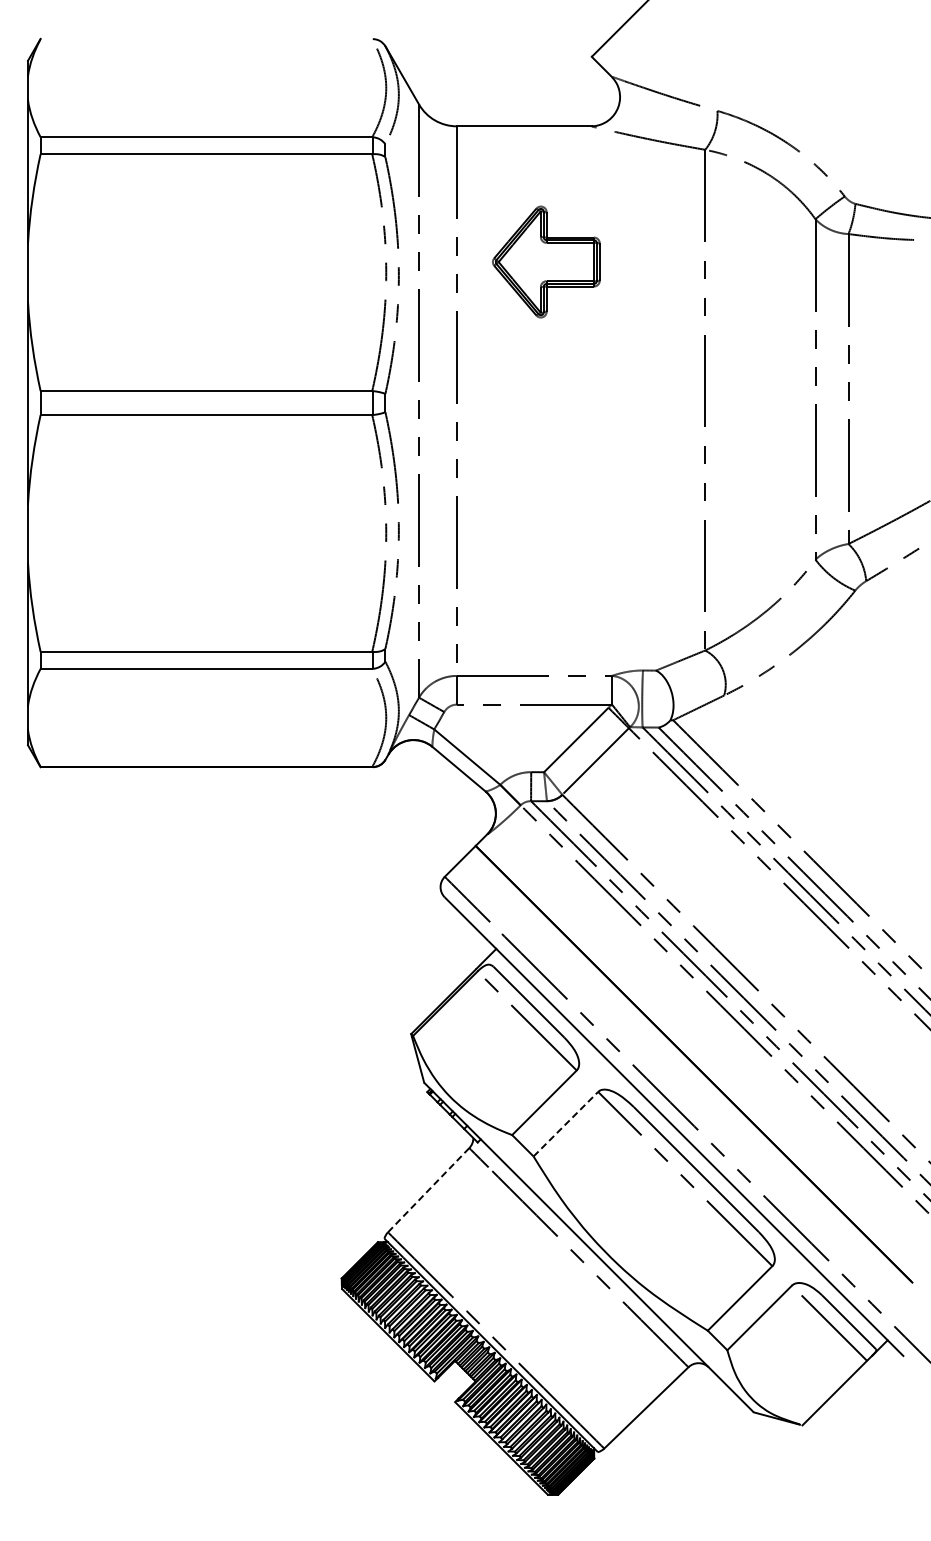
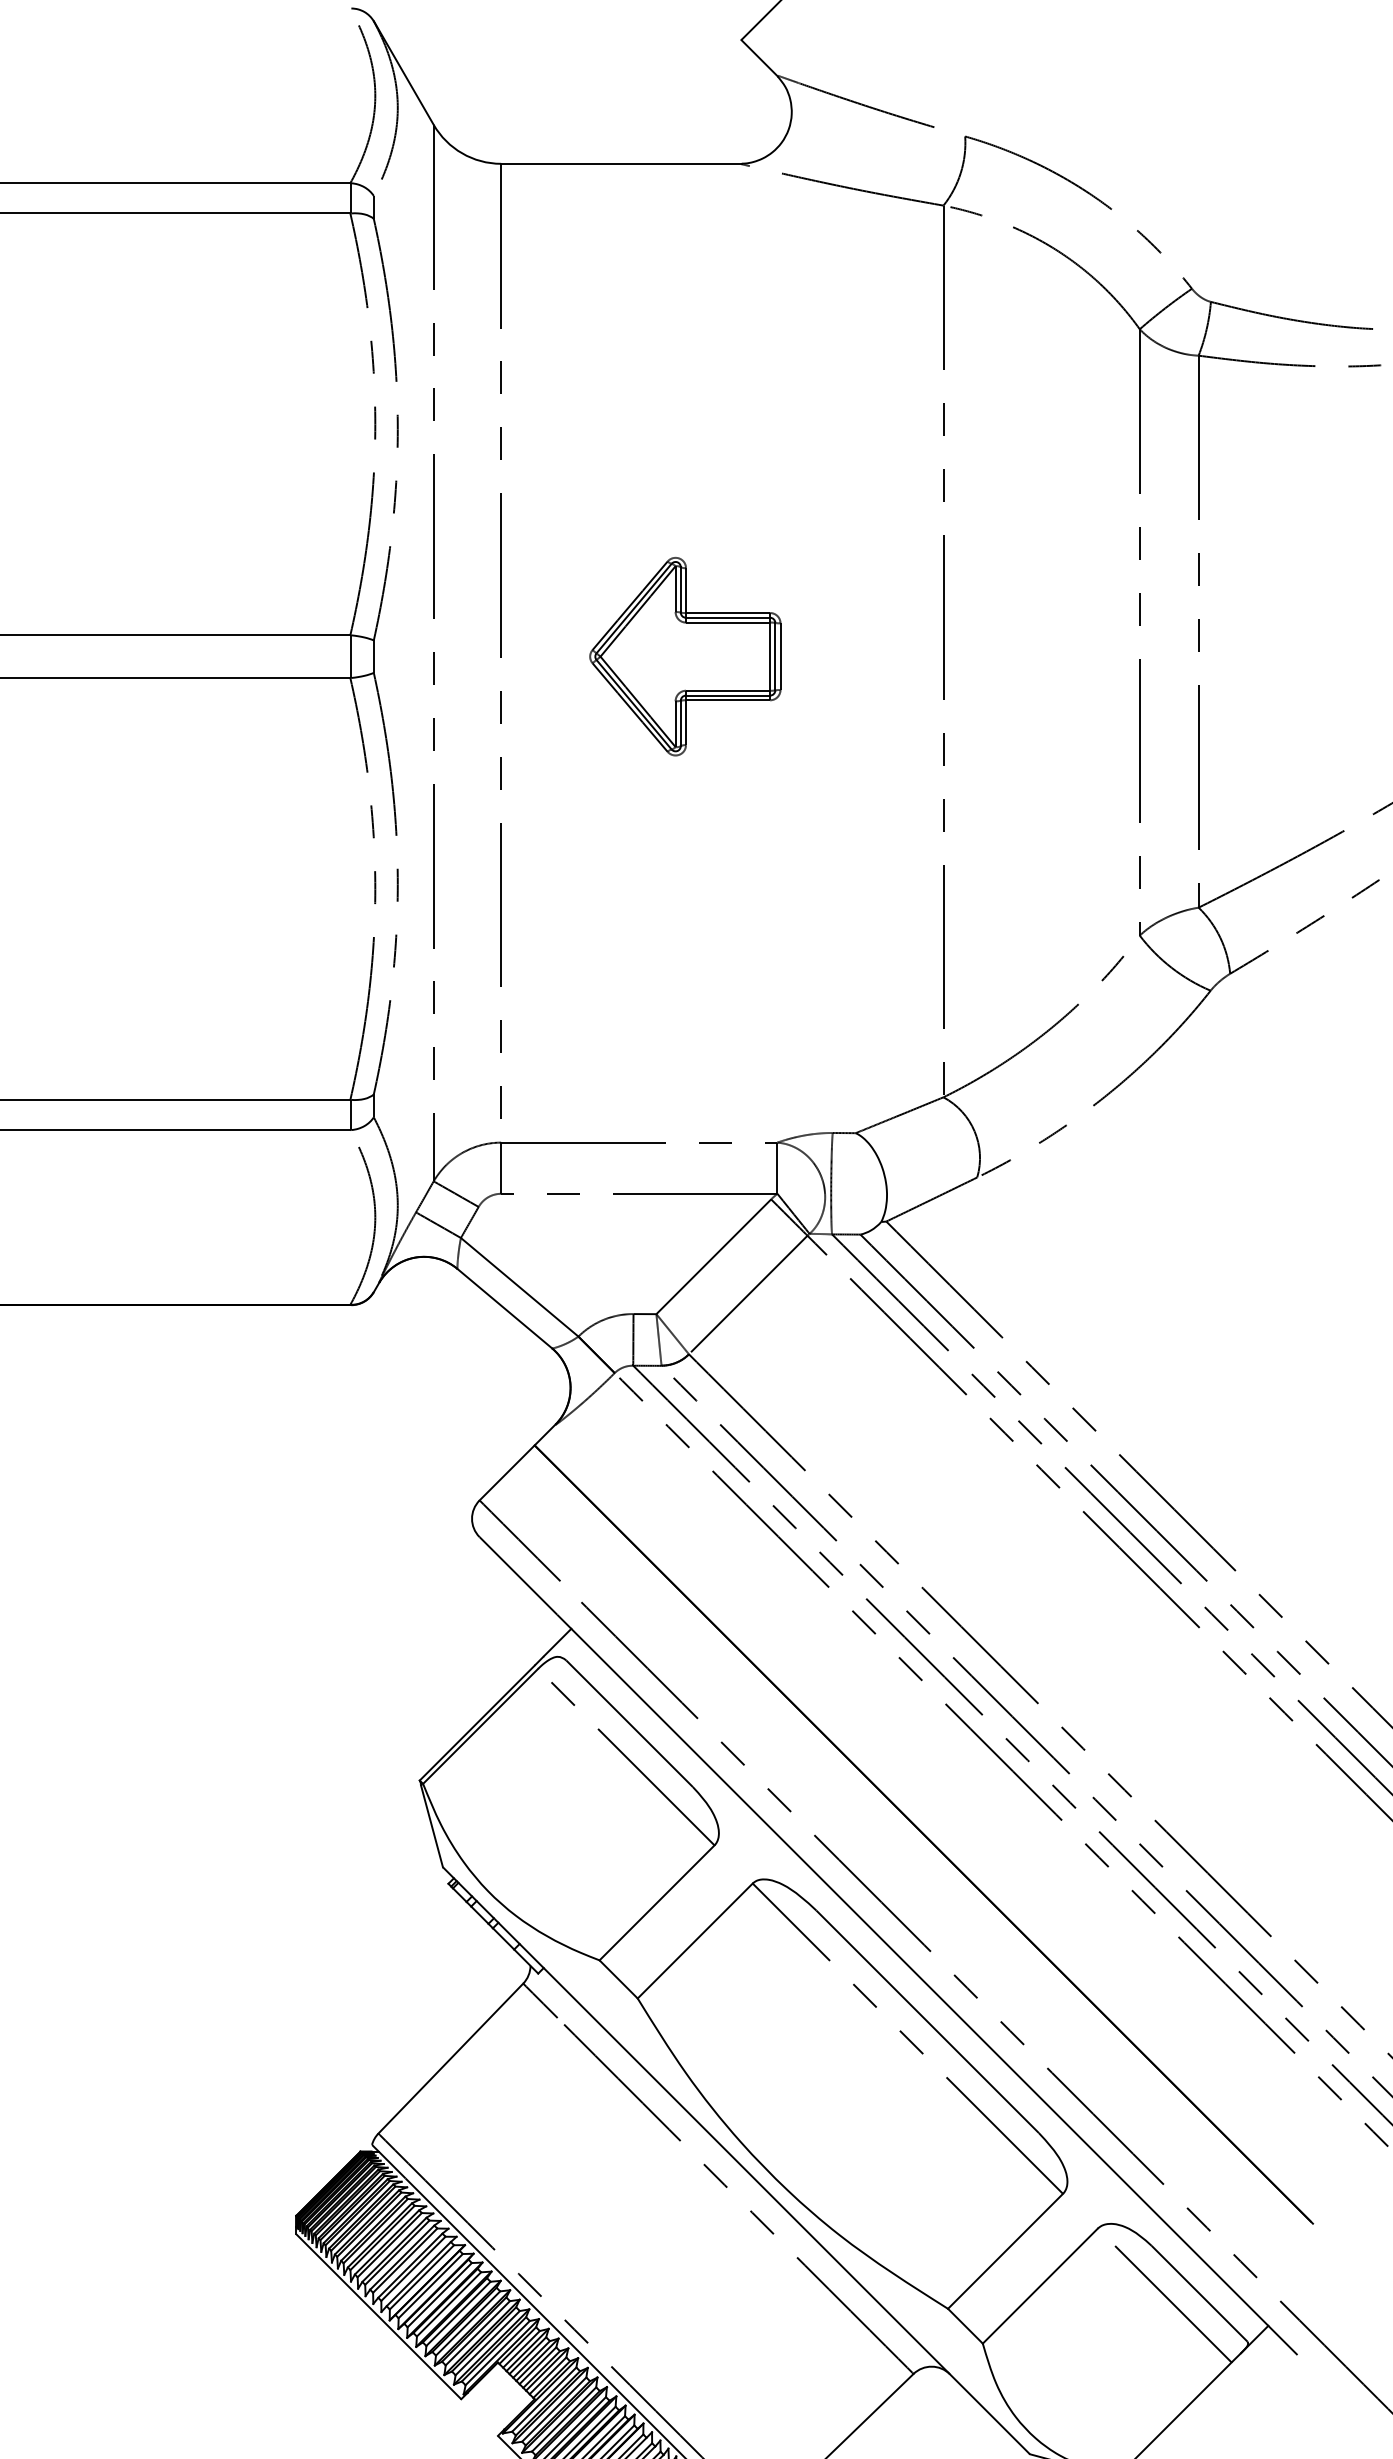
part: (546, 261) -> (685, 655), moved
line: (565, 1124) -> (694, 1941), dashed -> solid
line: (428, 1190) -> (450, 2059), dashed -> solid

